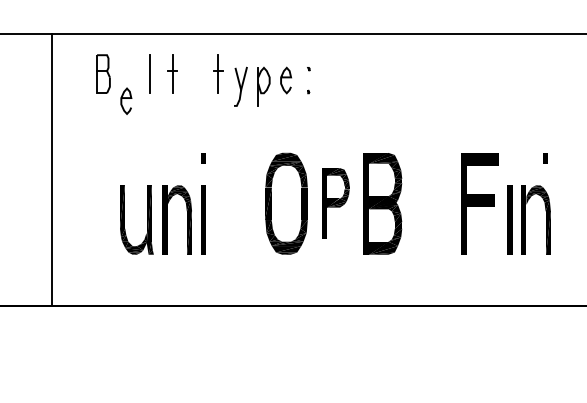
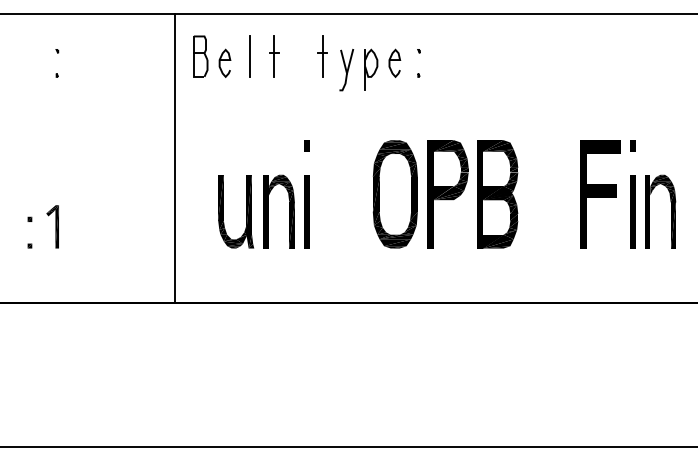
curve: (125, 98) -> (224, 60), moved
part: (545, 157) -> (632, 145), moved
line: (51, 169) -> (174, 157), moved
part: (335, 203) -> (447, 194), size x1.43

